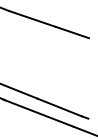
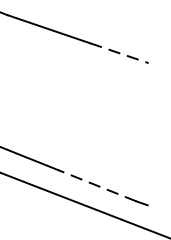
line: (72, 32) -> (119, 53), solid -> dashed
line: (59, 107) -> (96, 185), solid -> dashed

